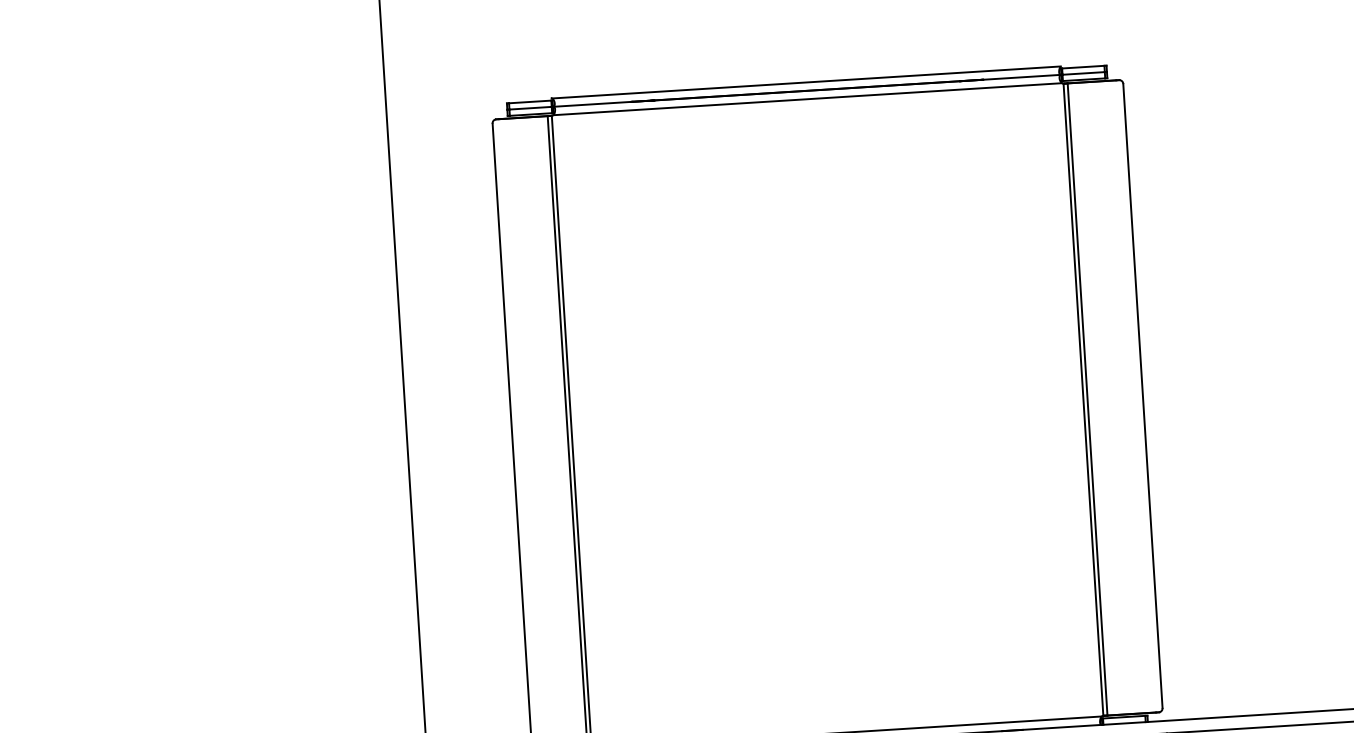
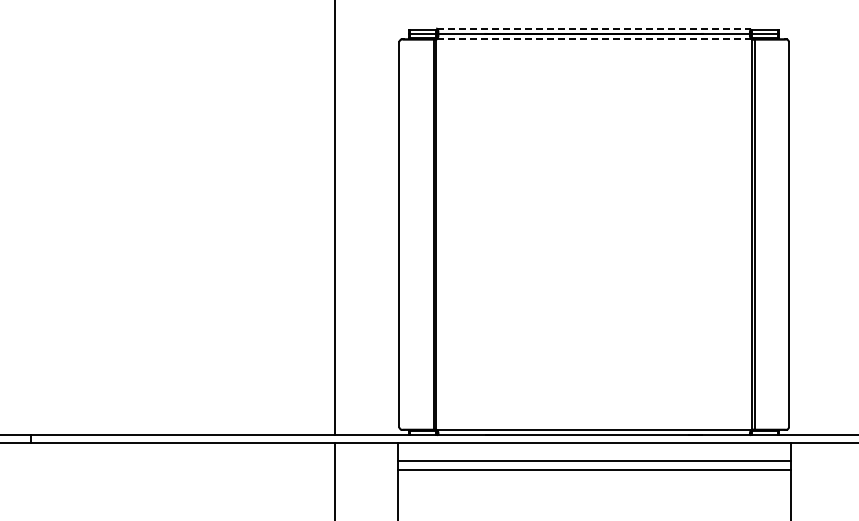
line: (807, 81) -> (594, 28), solid -> dashed
line: (808, 99) -> (594, 39), solid -> dashed

